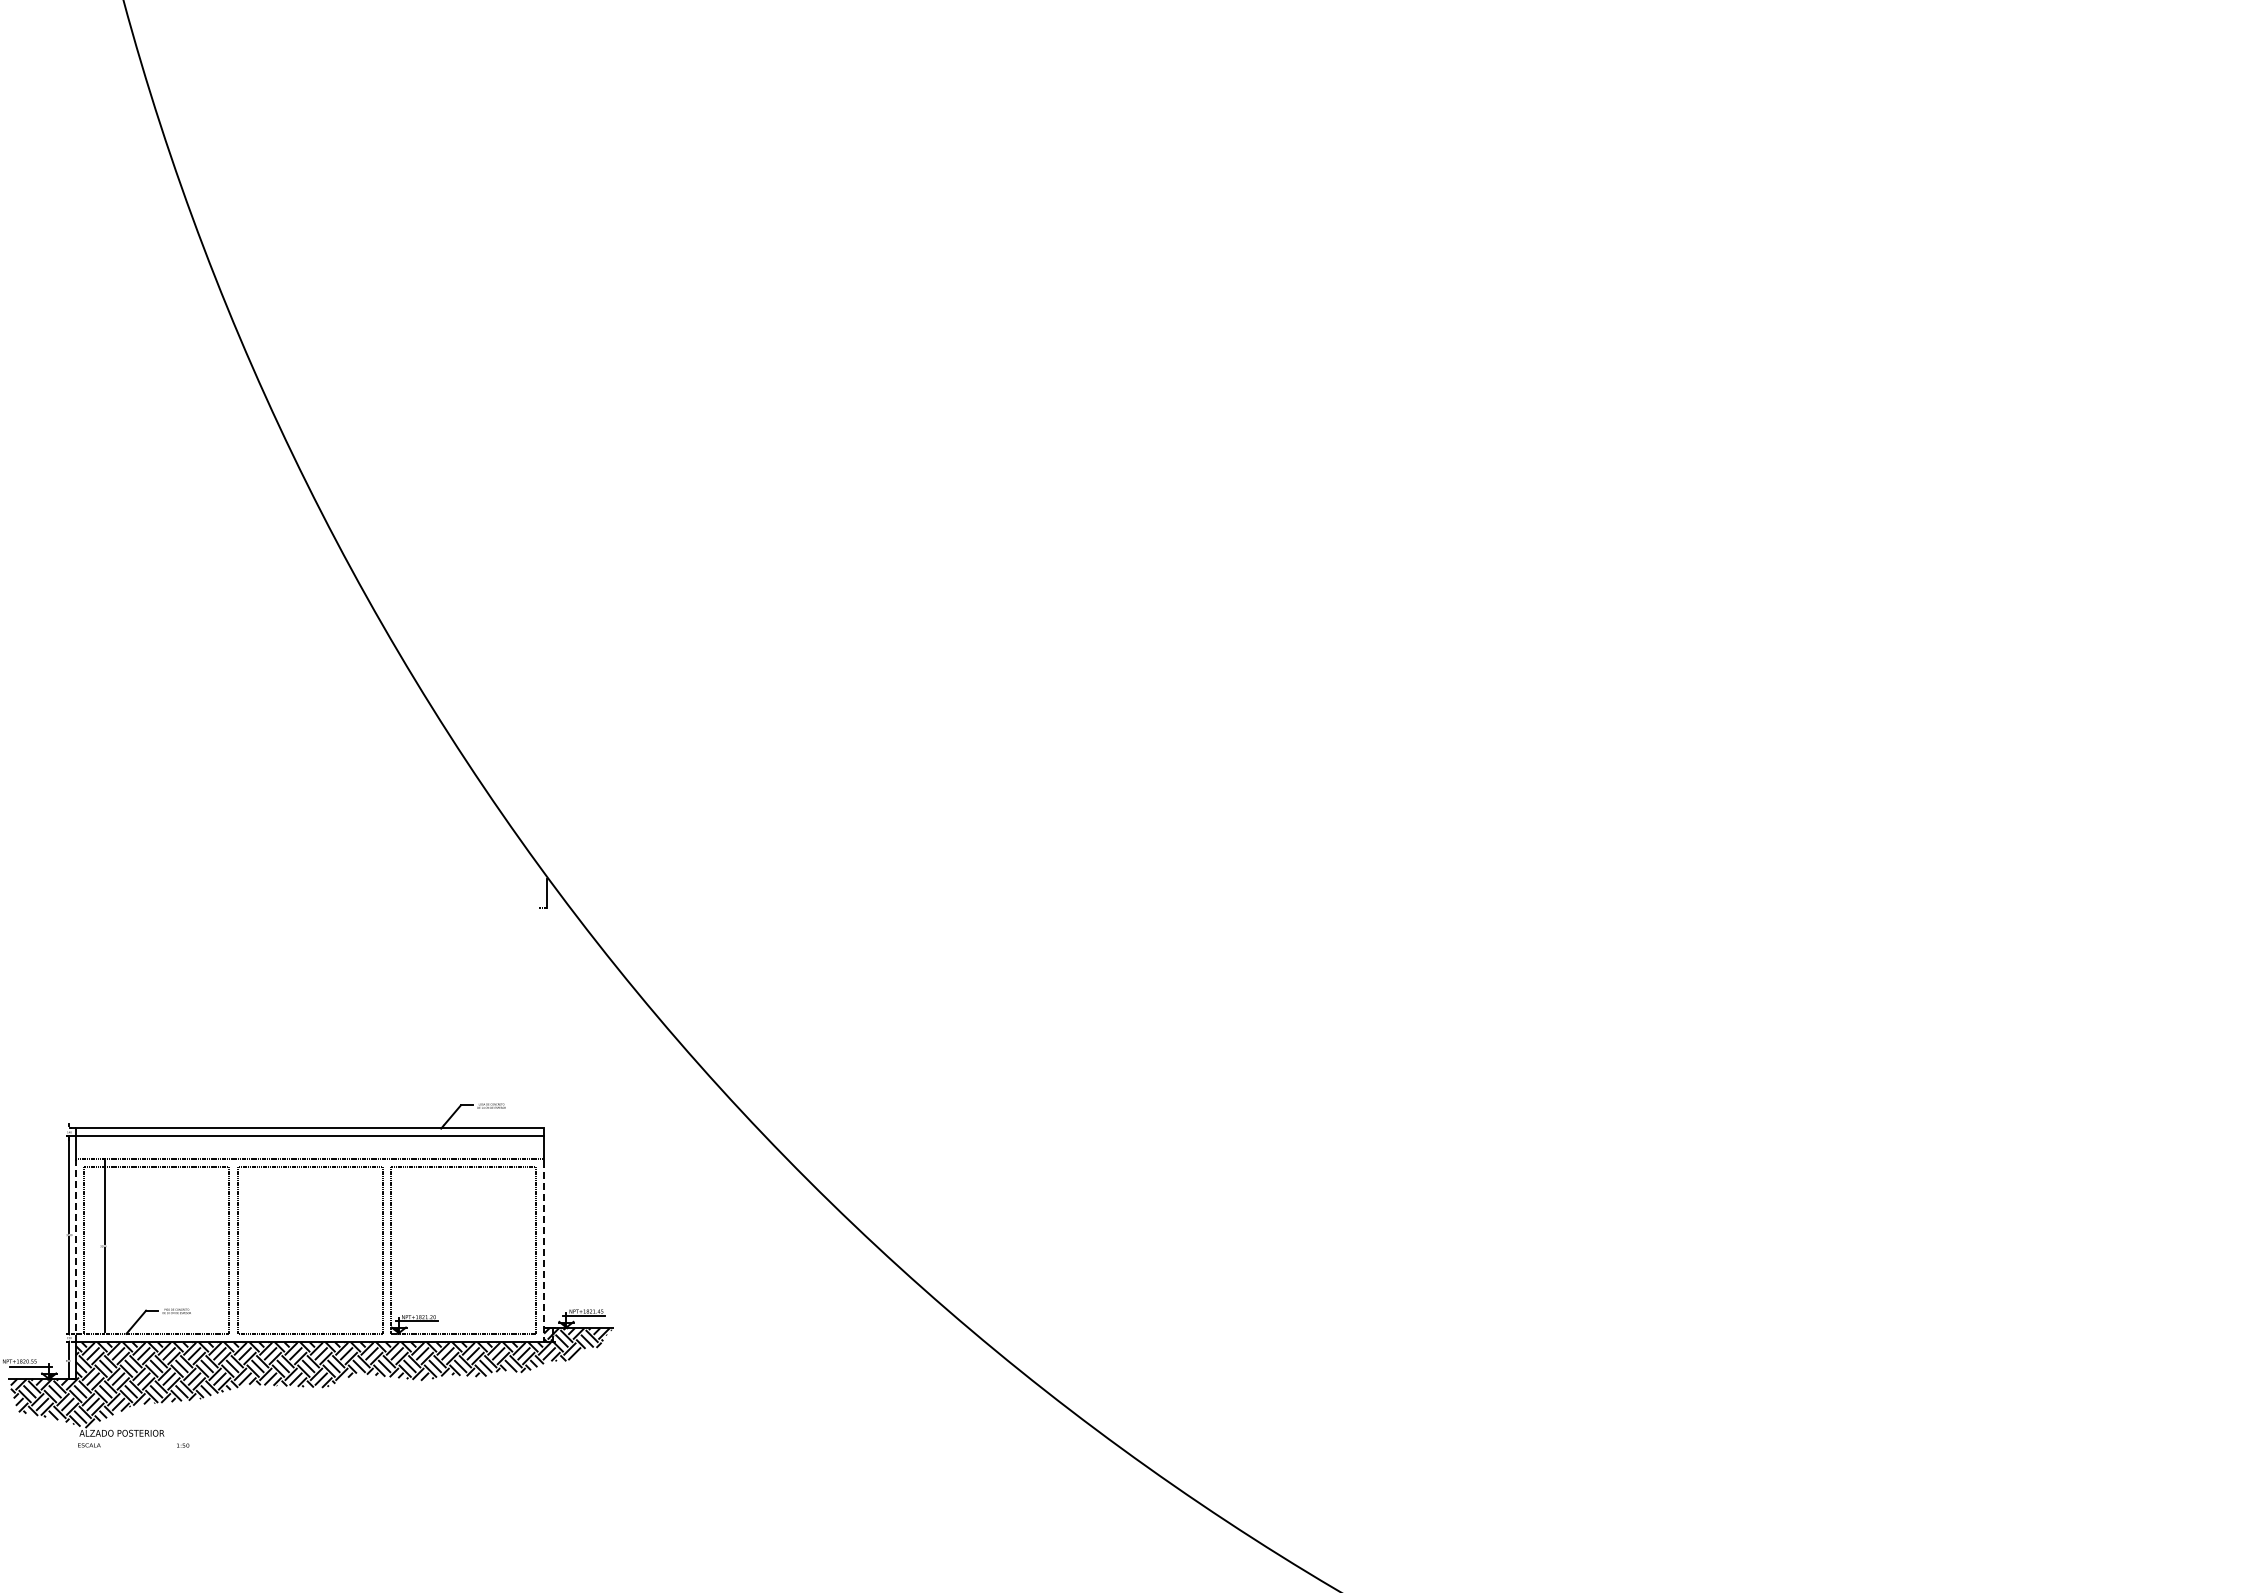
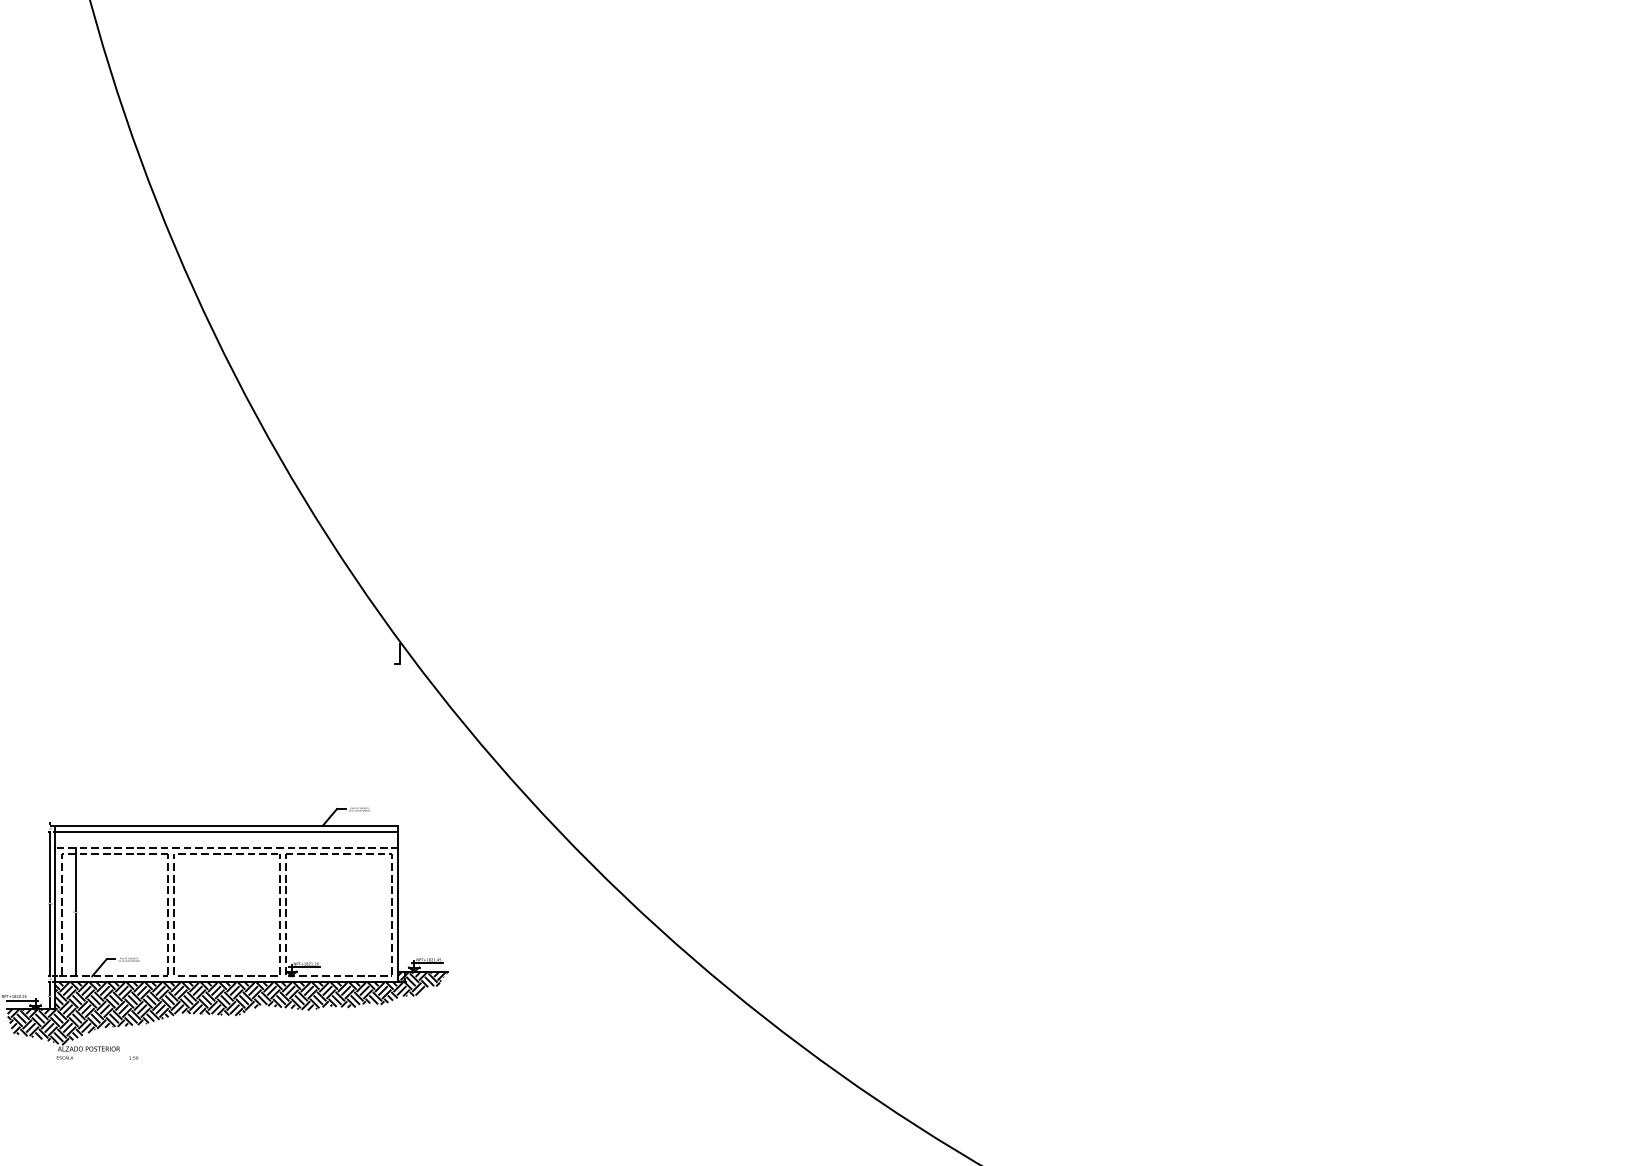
line: (76, 1250) -> (55, 915), dashed -> solid
line: (544, 1251) -> (398, 915), dashed -> solid

